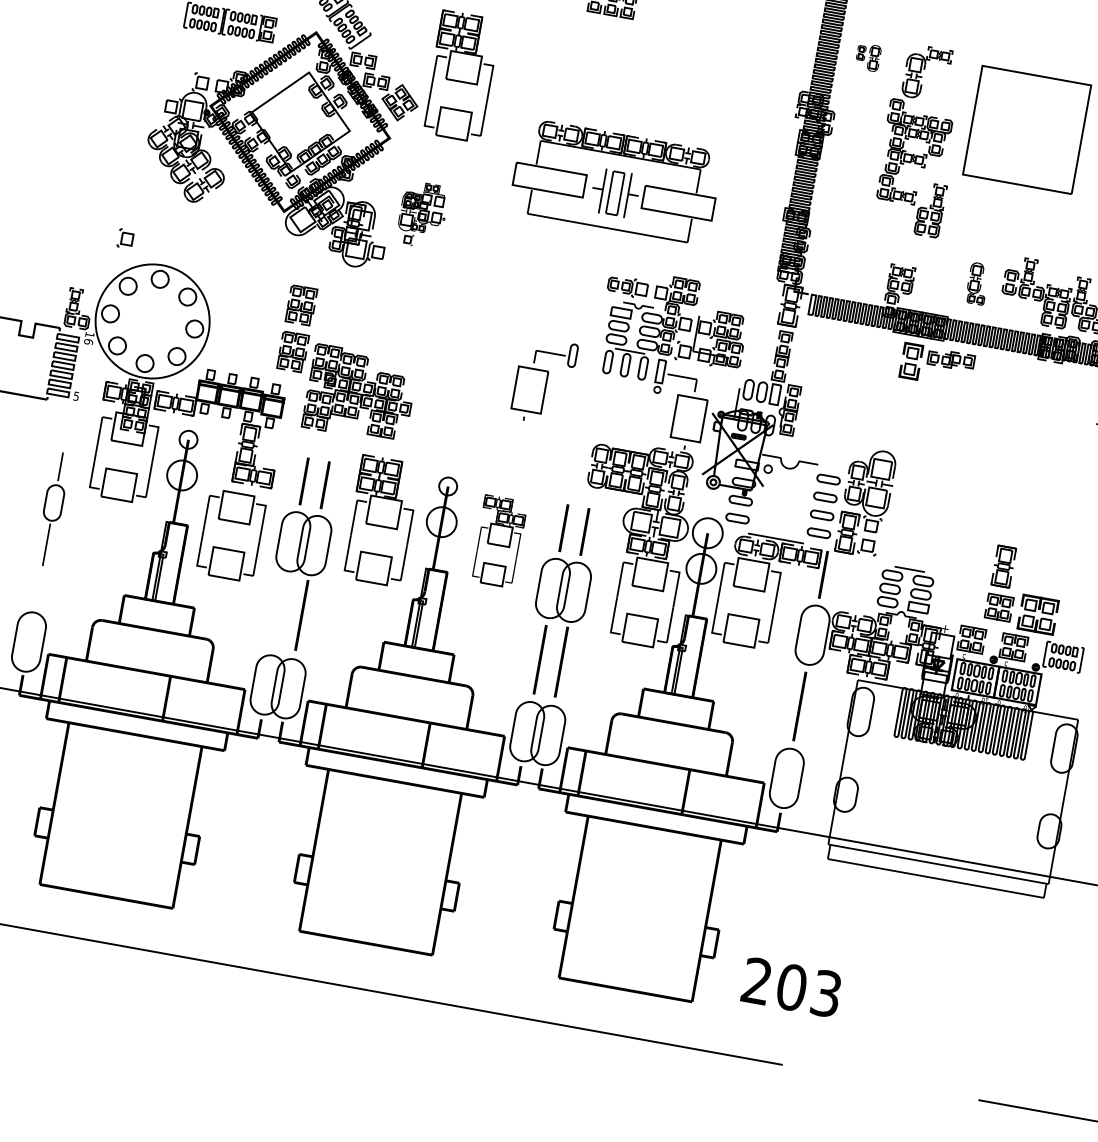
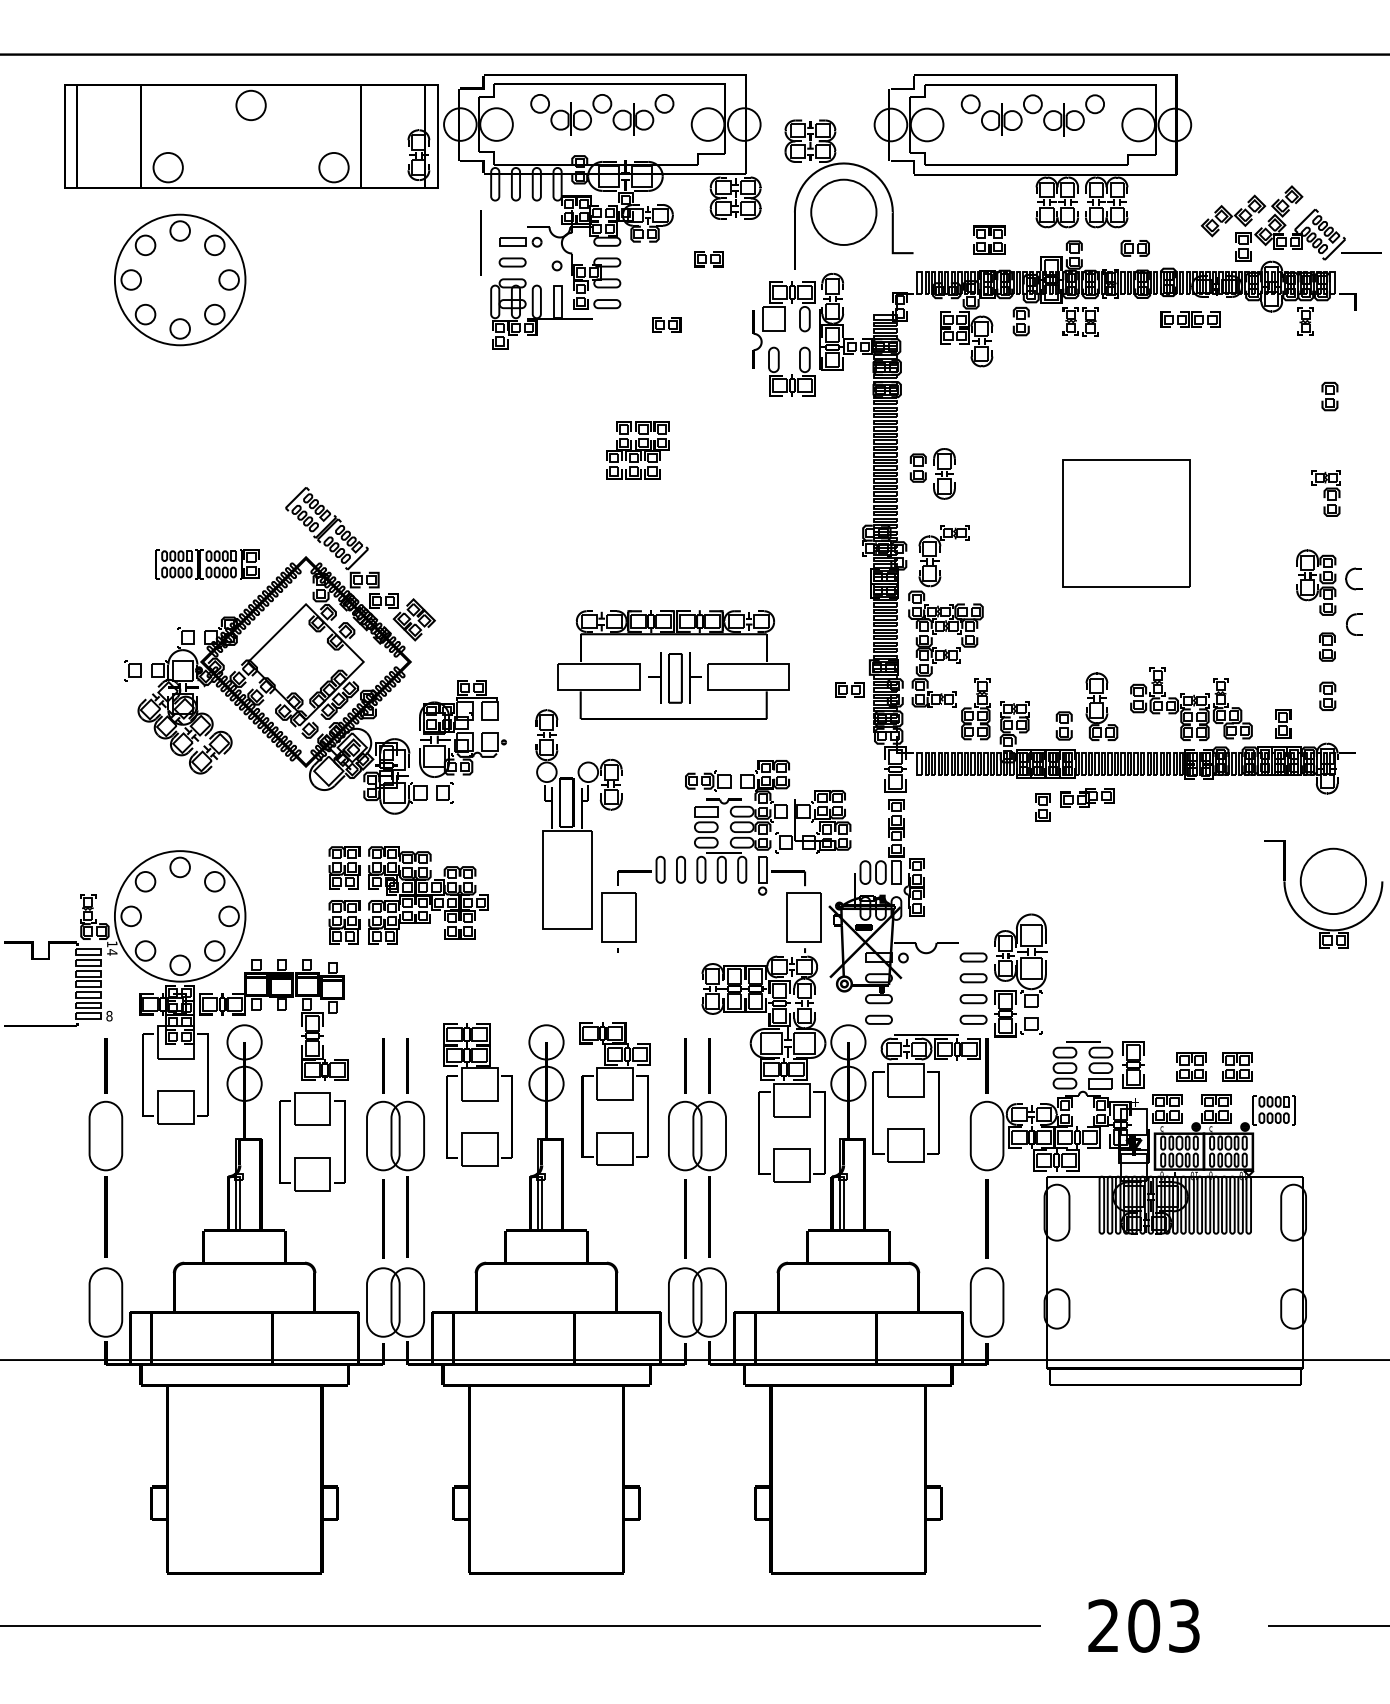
part: (868, 57) -> (932, 473), size x1.67
part: (460, 76) -> (477, 577), removed
part: (919, 139) -> (949, 632), moved
part: (422, 214) -> (462, 741), size x1.67
part: (763, 229) -> (849, 689), added
part: (125, 238) -> (132, 670), moved
part: (977, 283) -> (1101, 706), size x1.43
part: (941, 293) -> (1063, 725), added
part: (510, 299) -> (578, 819), added
text: (88, 342) -> (112, 952), 16 -> 14
part: (590, 358) -> (680, 869), added
part: (911, 361) -> (1042, 807), size x0.71
part: (359, 394) -> (428, 895), moved
text: (76, 395) -> (109, 1015), 5 -> 8
circle: (188, 439) -> (244, 1042), size x1.67
circle: (448, 486) -> (546, 1042), size x1.67
part: (52, 508) -> (105, 1147), size x1.67
part: (498, 540) -> (614, 1093), size x1.43
part: (1003, 566) -> (1133, 1064), moved
line: (280, 612) -> (383, 1218), added
part: (1038, 614) -> (1237, 1066), size x0.71
text: (791, 986) -> (1143, 1625), moved

